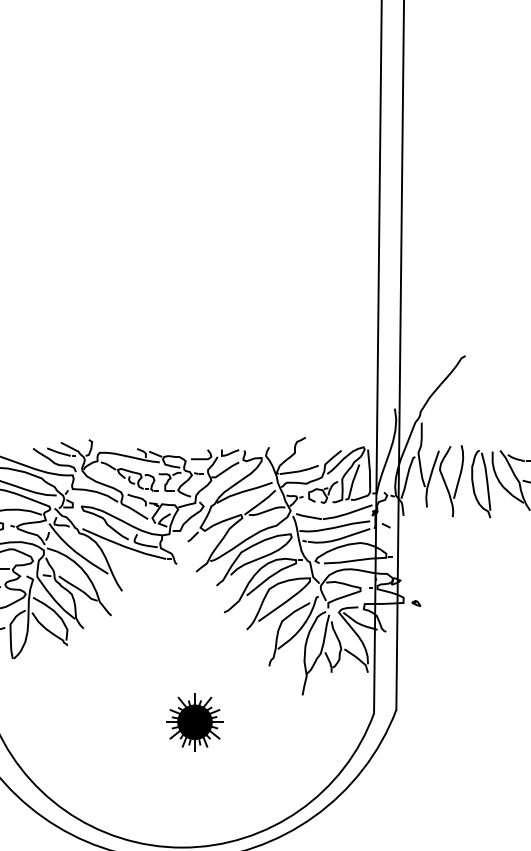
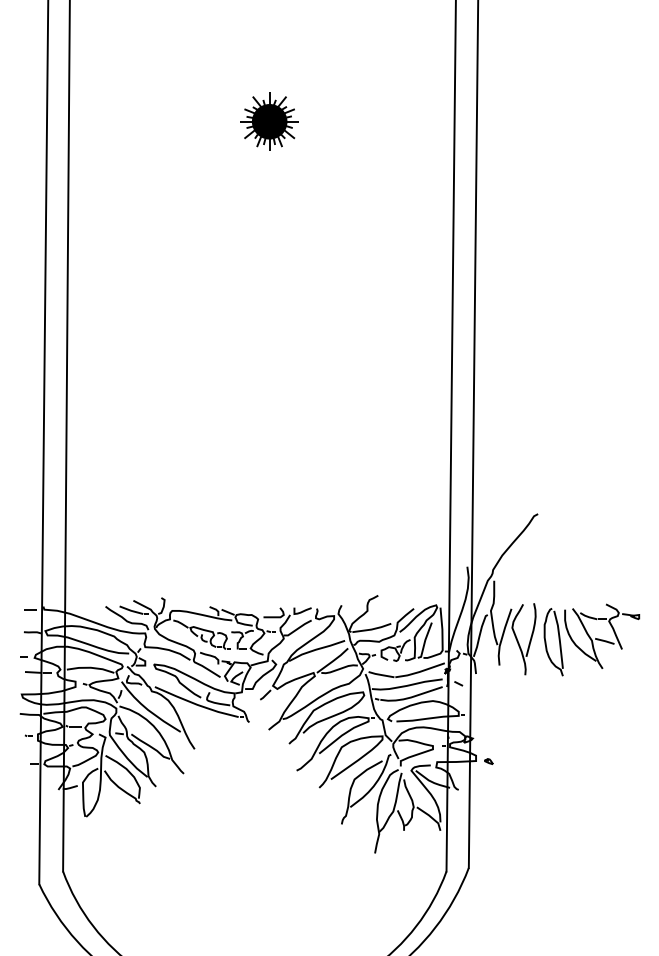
part: (195, 722) -> (267, 880), removed

